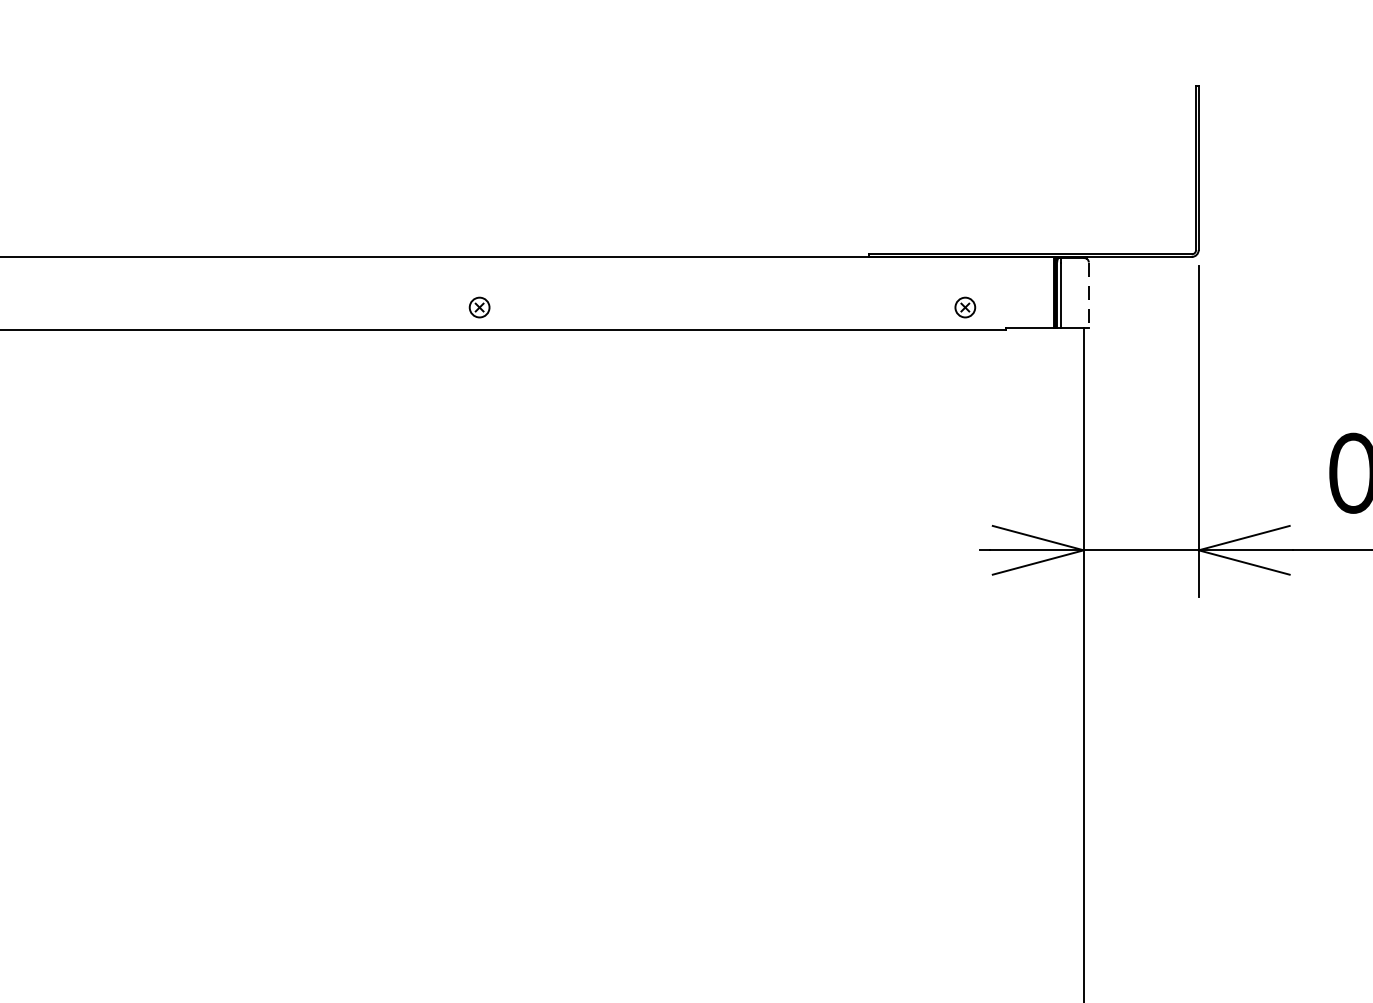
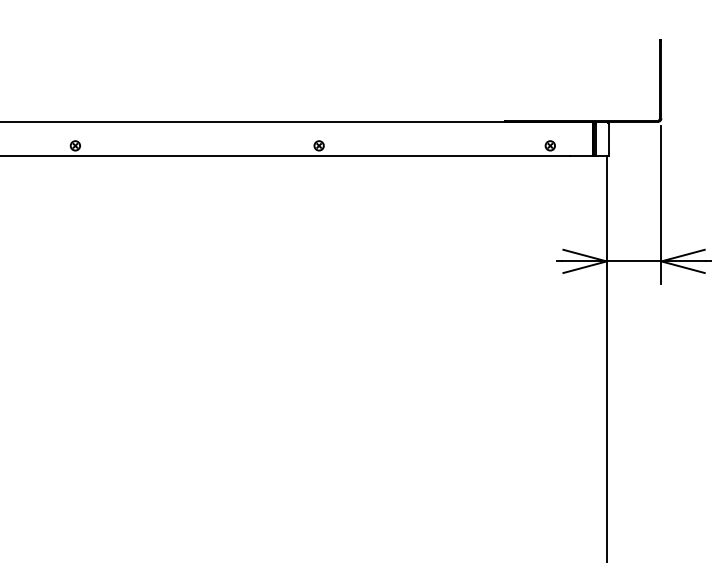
line: (1089, 296) -> (609, 140), dashed -> solid

